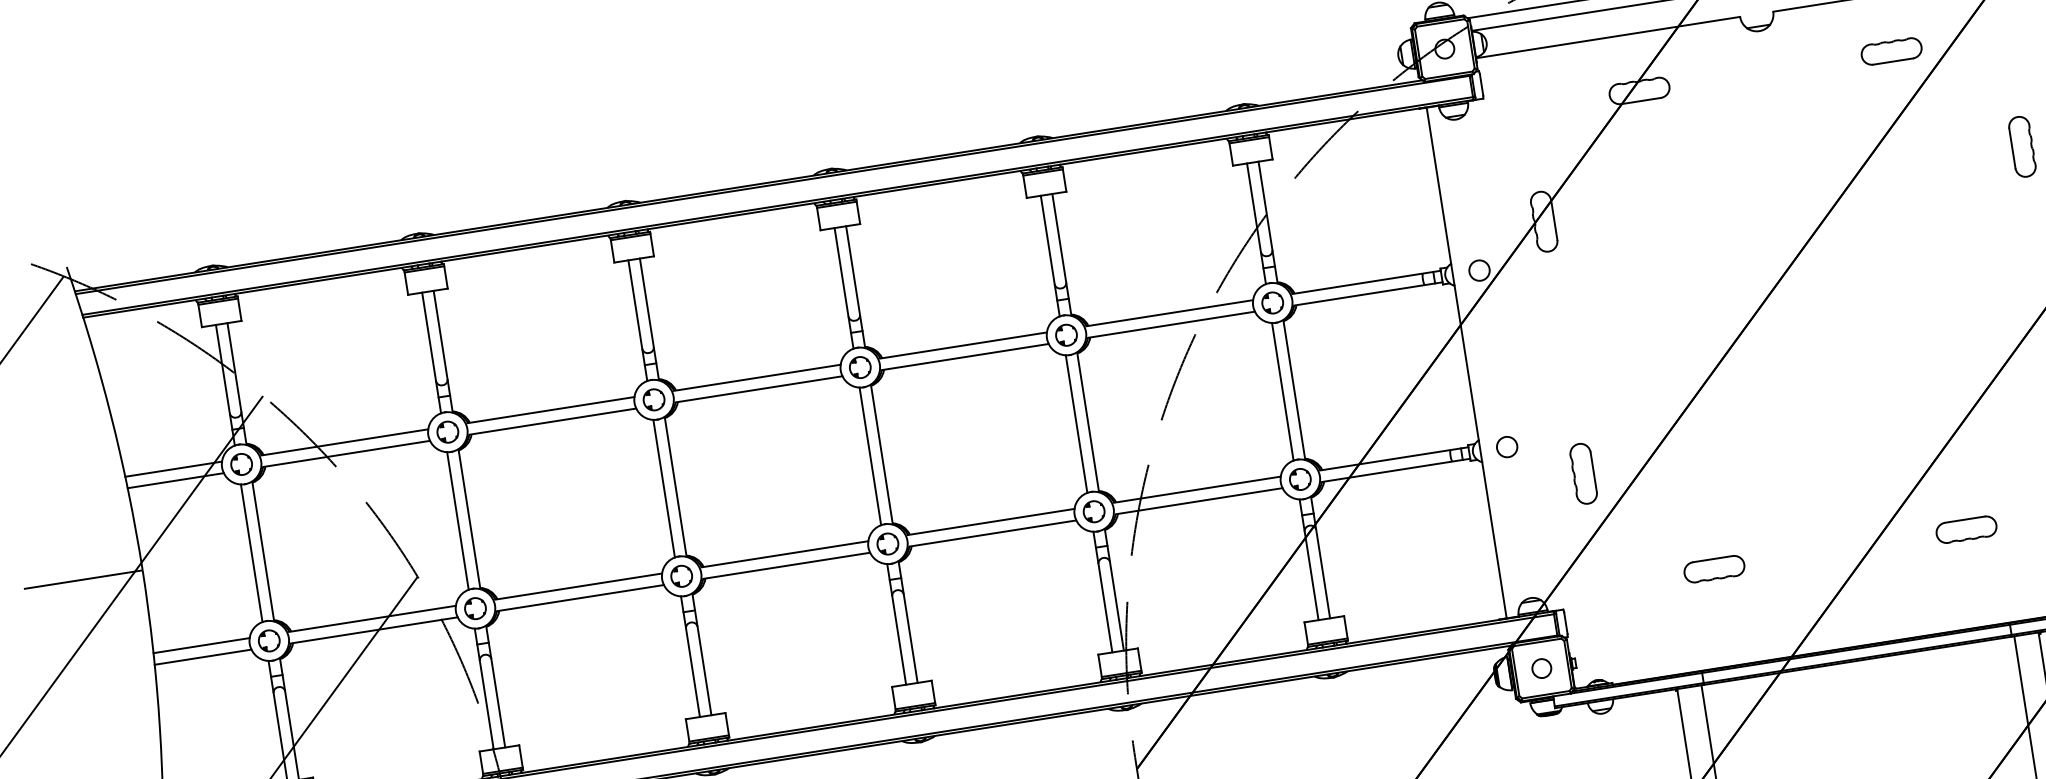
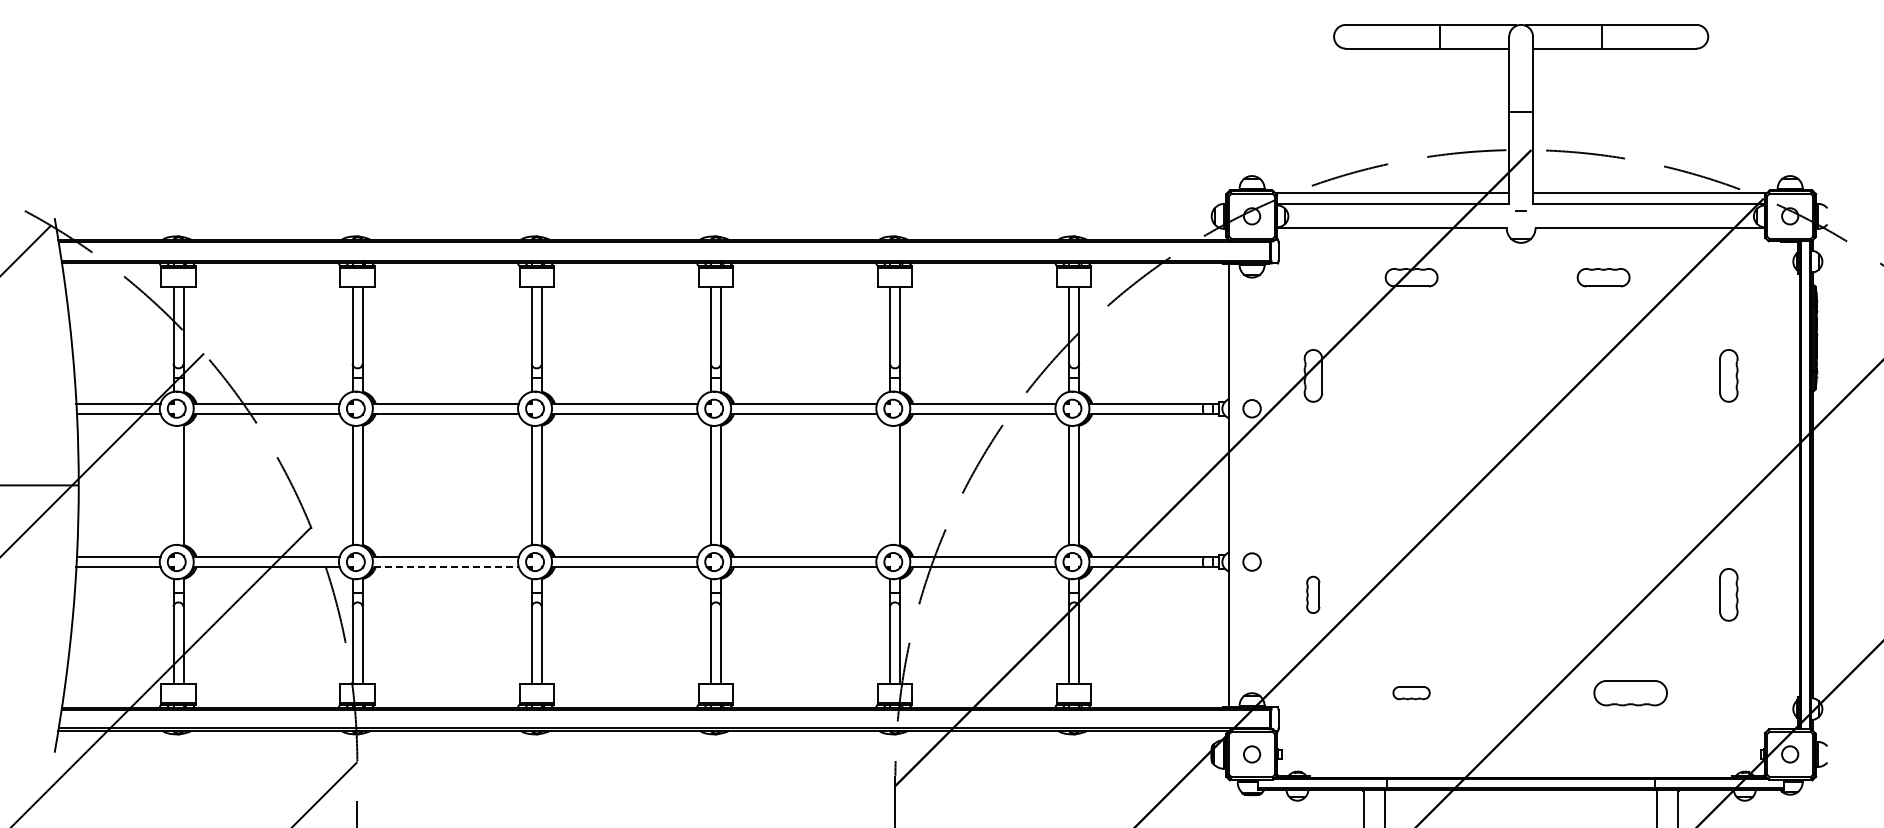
part: (1891, 51) -> (1603, 277), moved
line: (1077, 424) -> (890, 485), removed
part: (1582, 473) -> (1312, 594), size x0.7
part: (1966, 529) -> (1630, 692), size x1.4
line: (251, 553) -> (173, 485), removed
part: (1714, 568) -> (1411, 692), size x0.7
line: (580, 598) -> (446, 567), solid -> dashed

